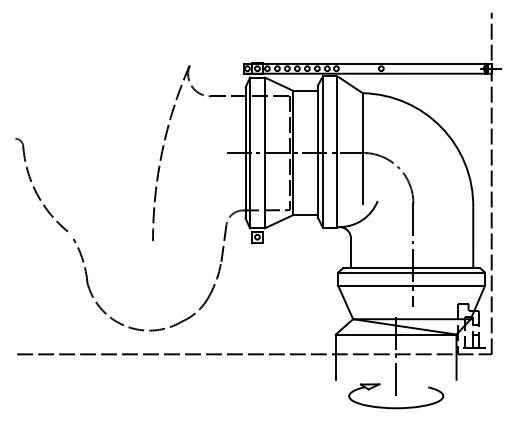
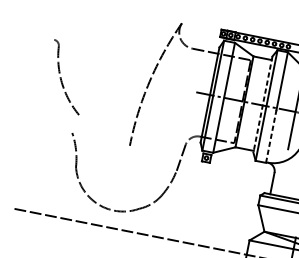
line: (317, 152) -> (262, 105), solid -> dashed
part: (35, 188) -> (61, 78), moved
line: (337, 190) -> (271, 135), solid -> dashed

